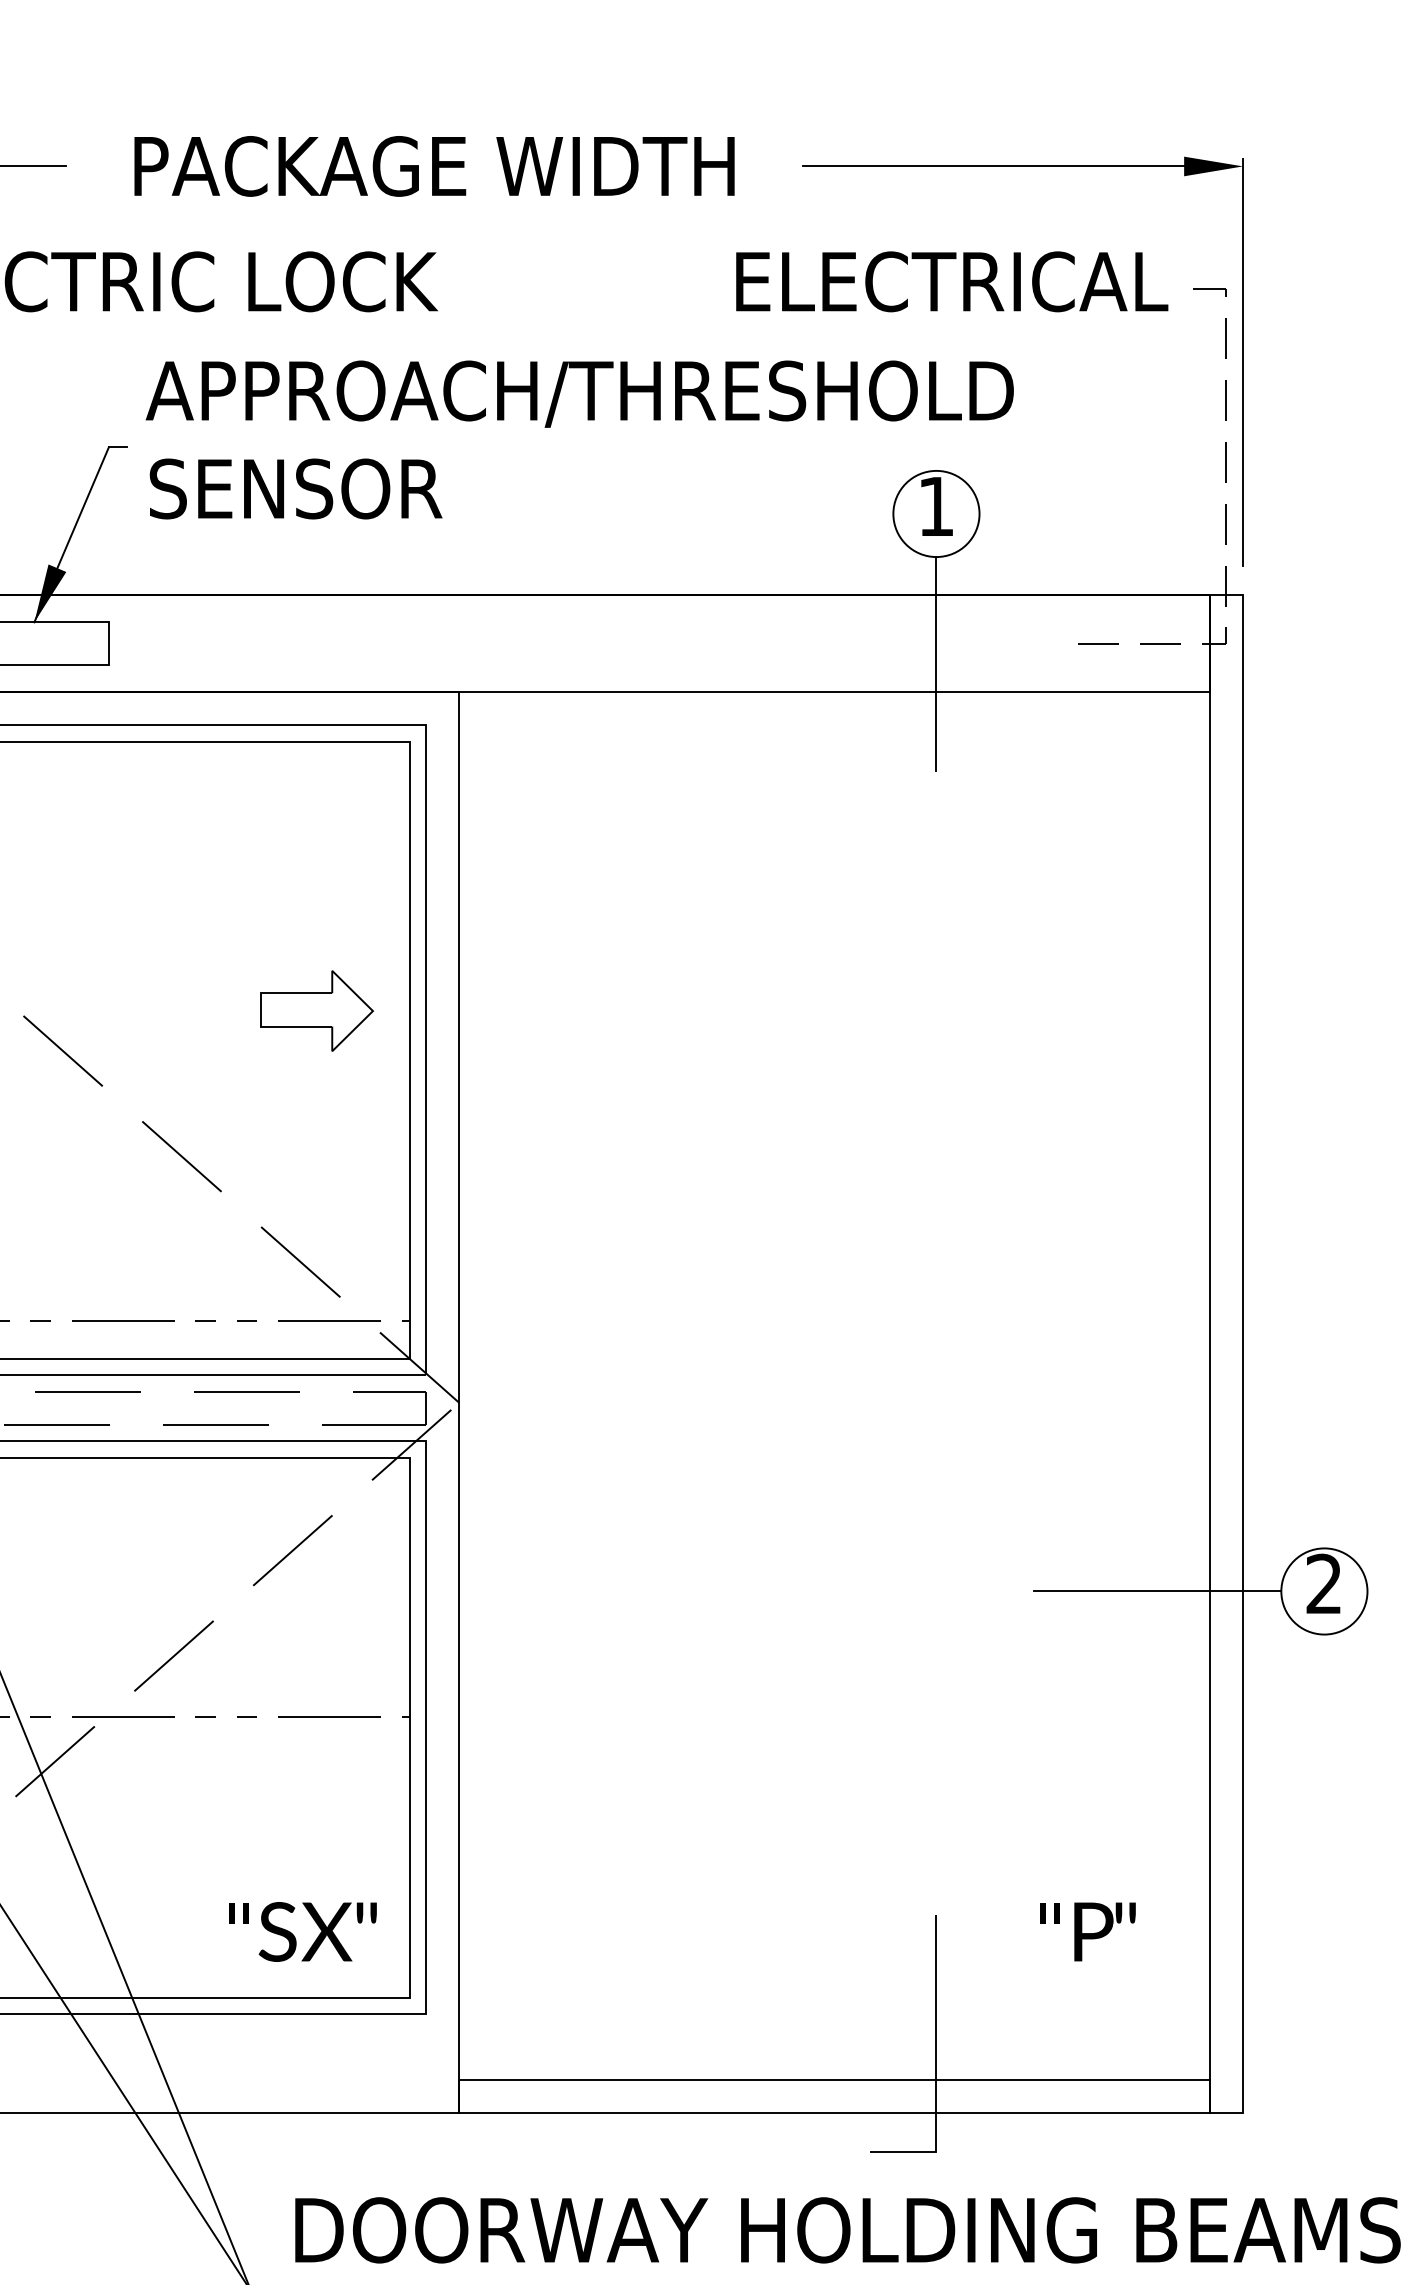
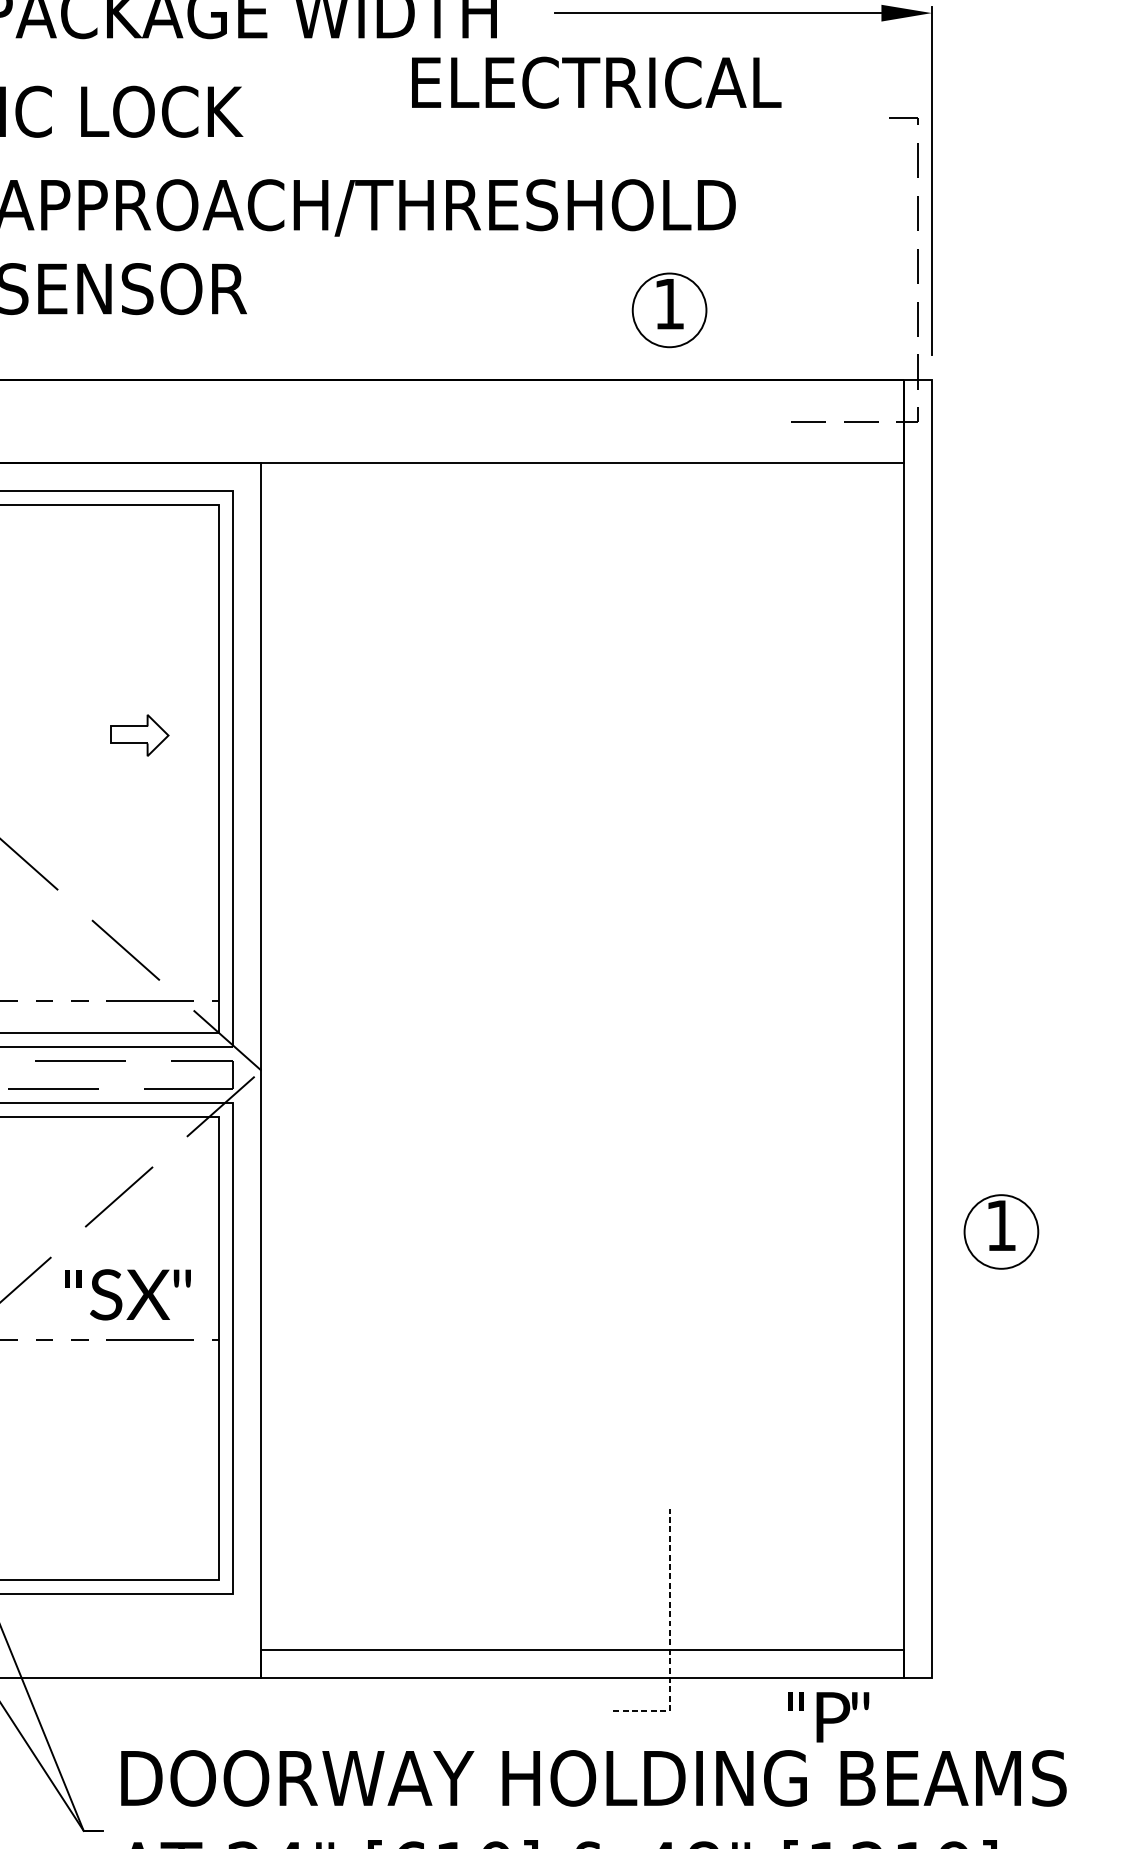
text: (952, 281) -> (596, 82), moved
line: (936, 663) -> (669, 438), removed
part: (316, 1010) -> (139, 735), size x0.6
text: (1323, 1583) -> (1000, 1225), 2 -> 1
line: (1157, 1591) -> (858, 1231), removed
text: (302, 1931) -> (127, 1294), moved
text: (1087, 1931) -> (827, 1716), moved
line: (936, 2066) -> (669, 1638), solid -> dashed

